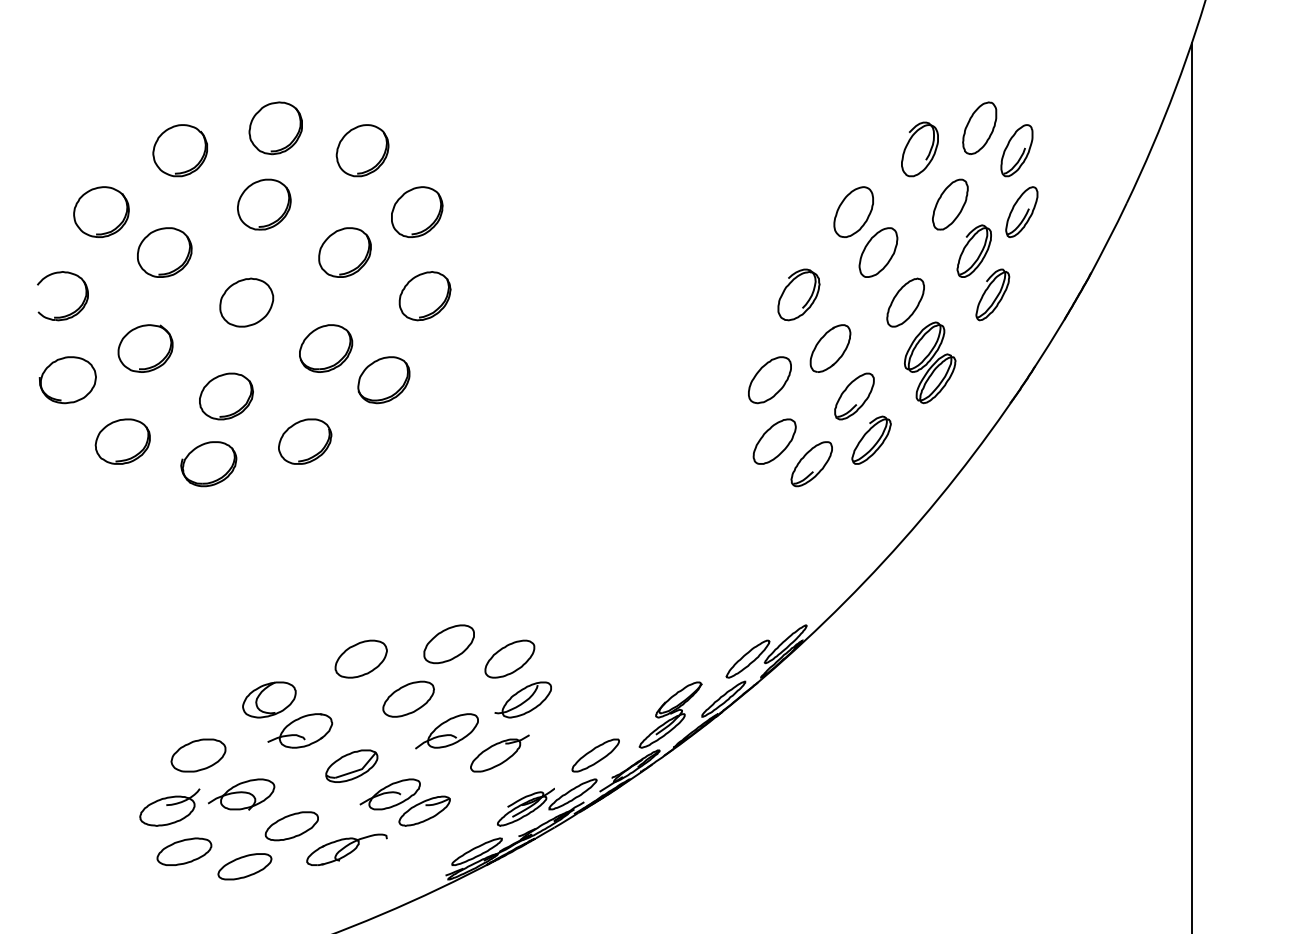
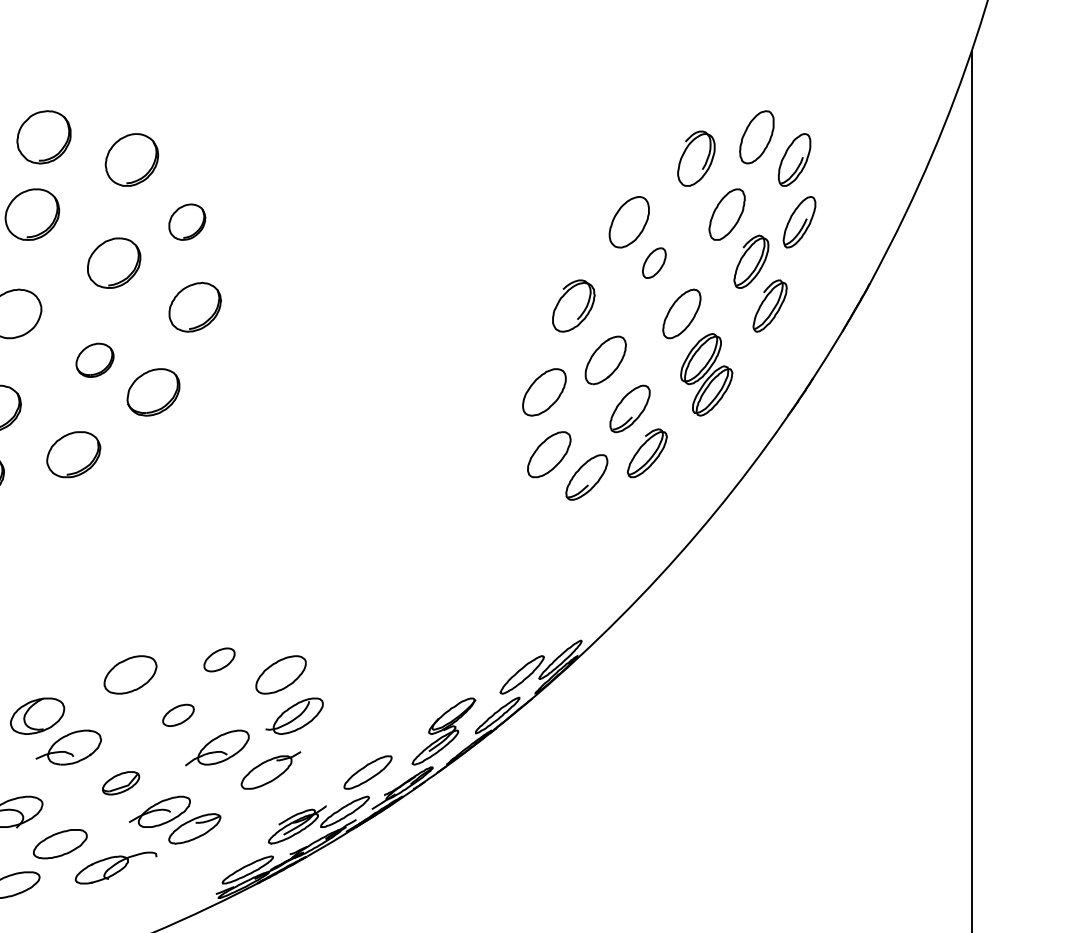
part: (417, 211) -> (187, 221), size x0.7
part: (878, 252) -> (654, 263), size x0.6
part: (326, 348) -> (95, 360), size x0.7
part: (448, 644) -> (218, 660), size x0.6
part: (408, 698) -> (178, 714), size x0.6
part: (351, 765) -> (120, 782), size x0.7

